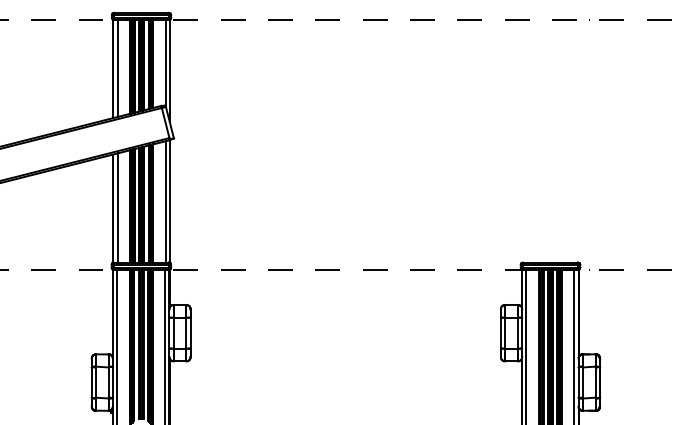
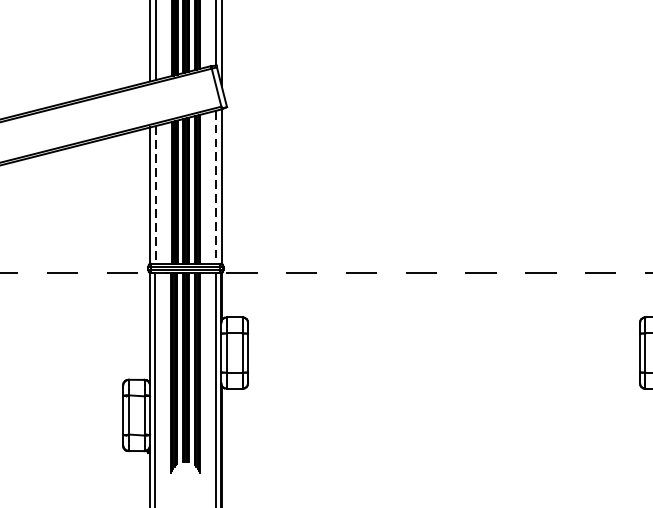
line: (165, 201) -> (216, 186), solid -> dashed
line: (117, 208) -> (155, 195), solid -> dashed

